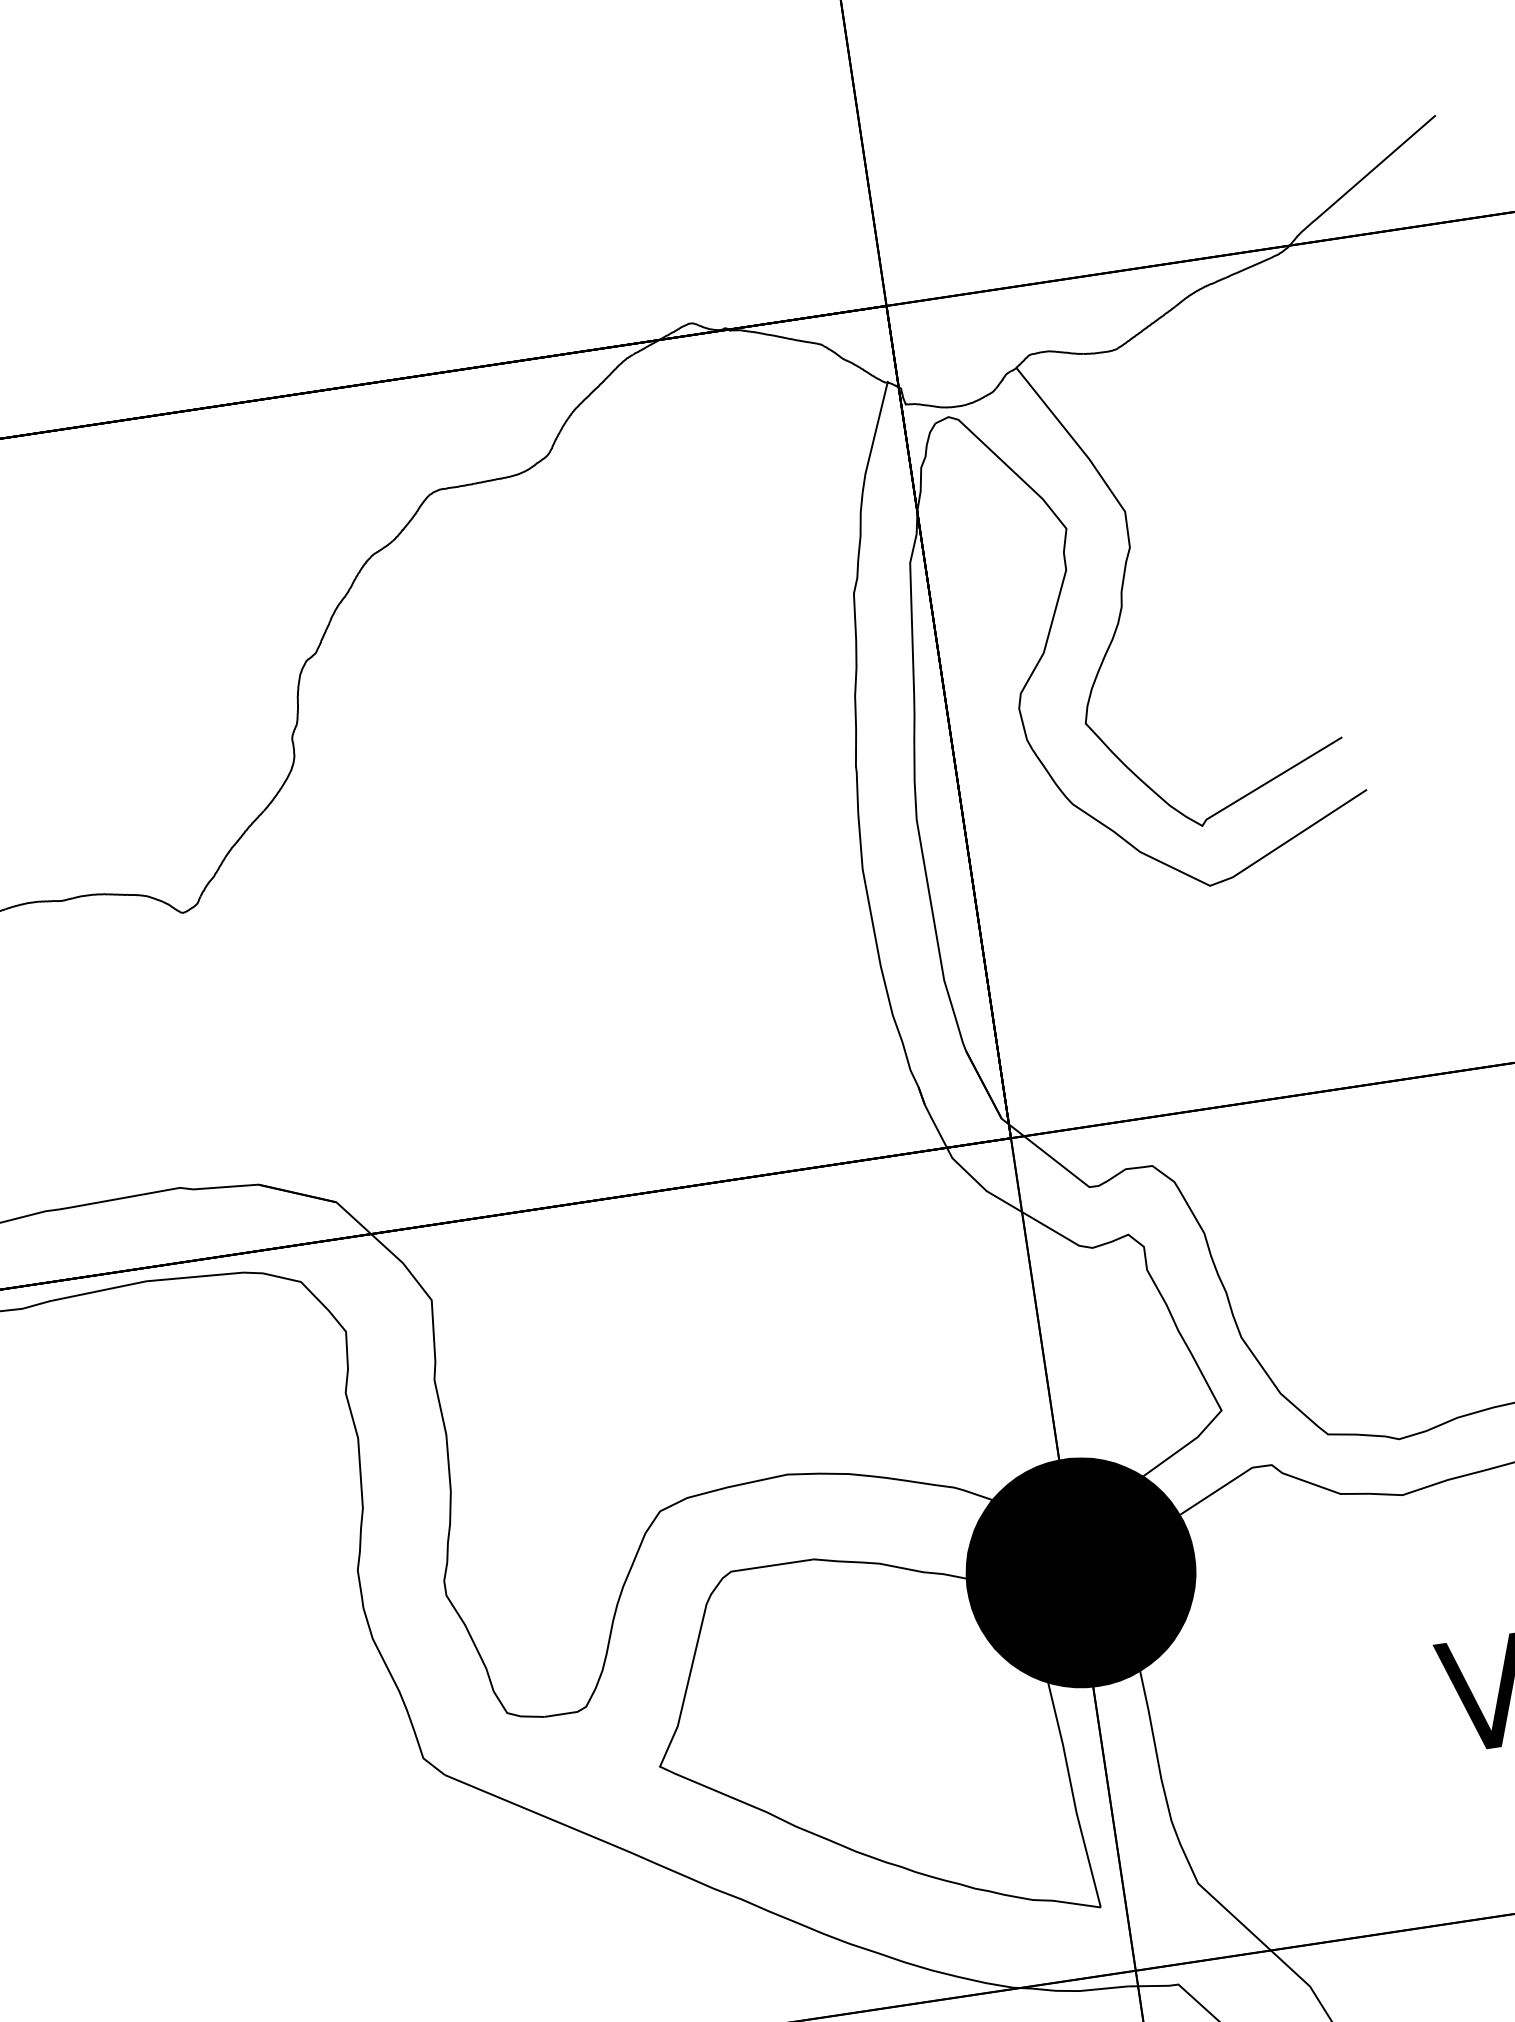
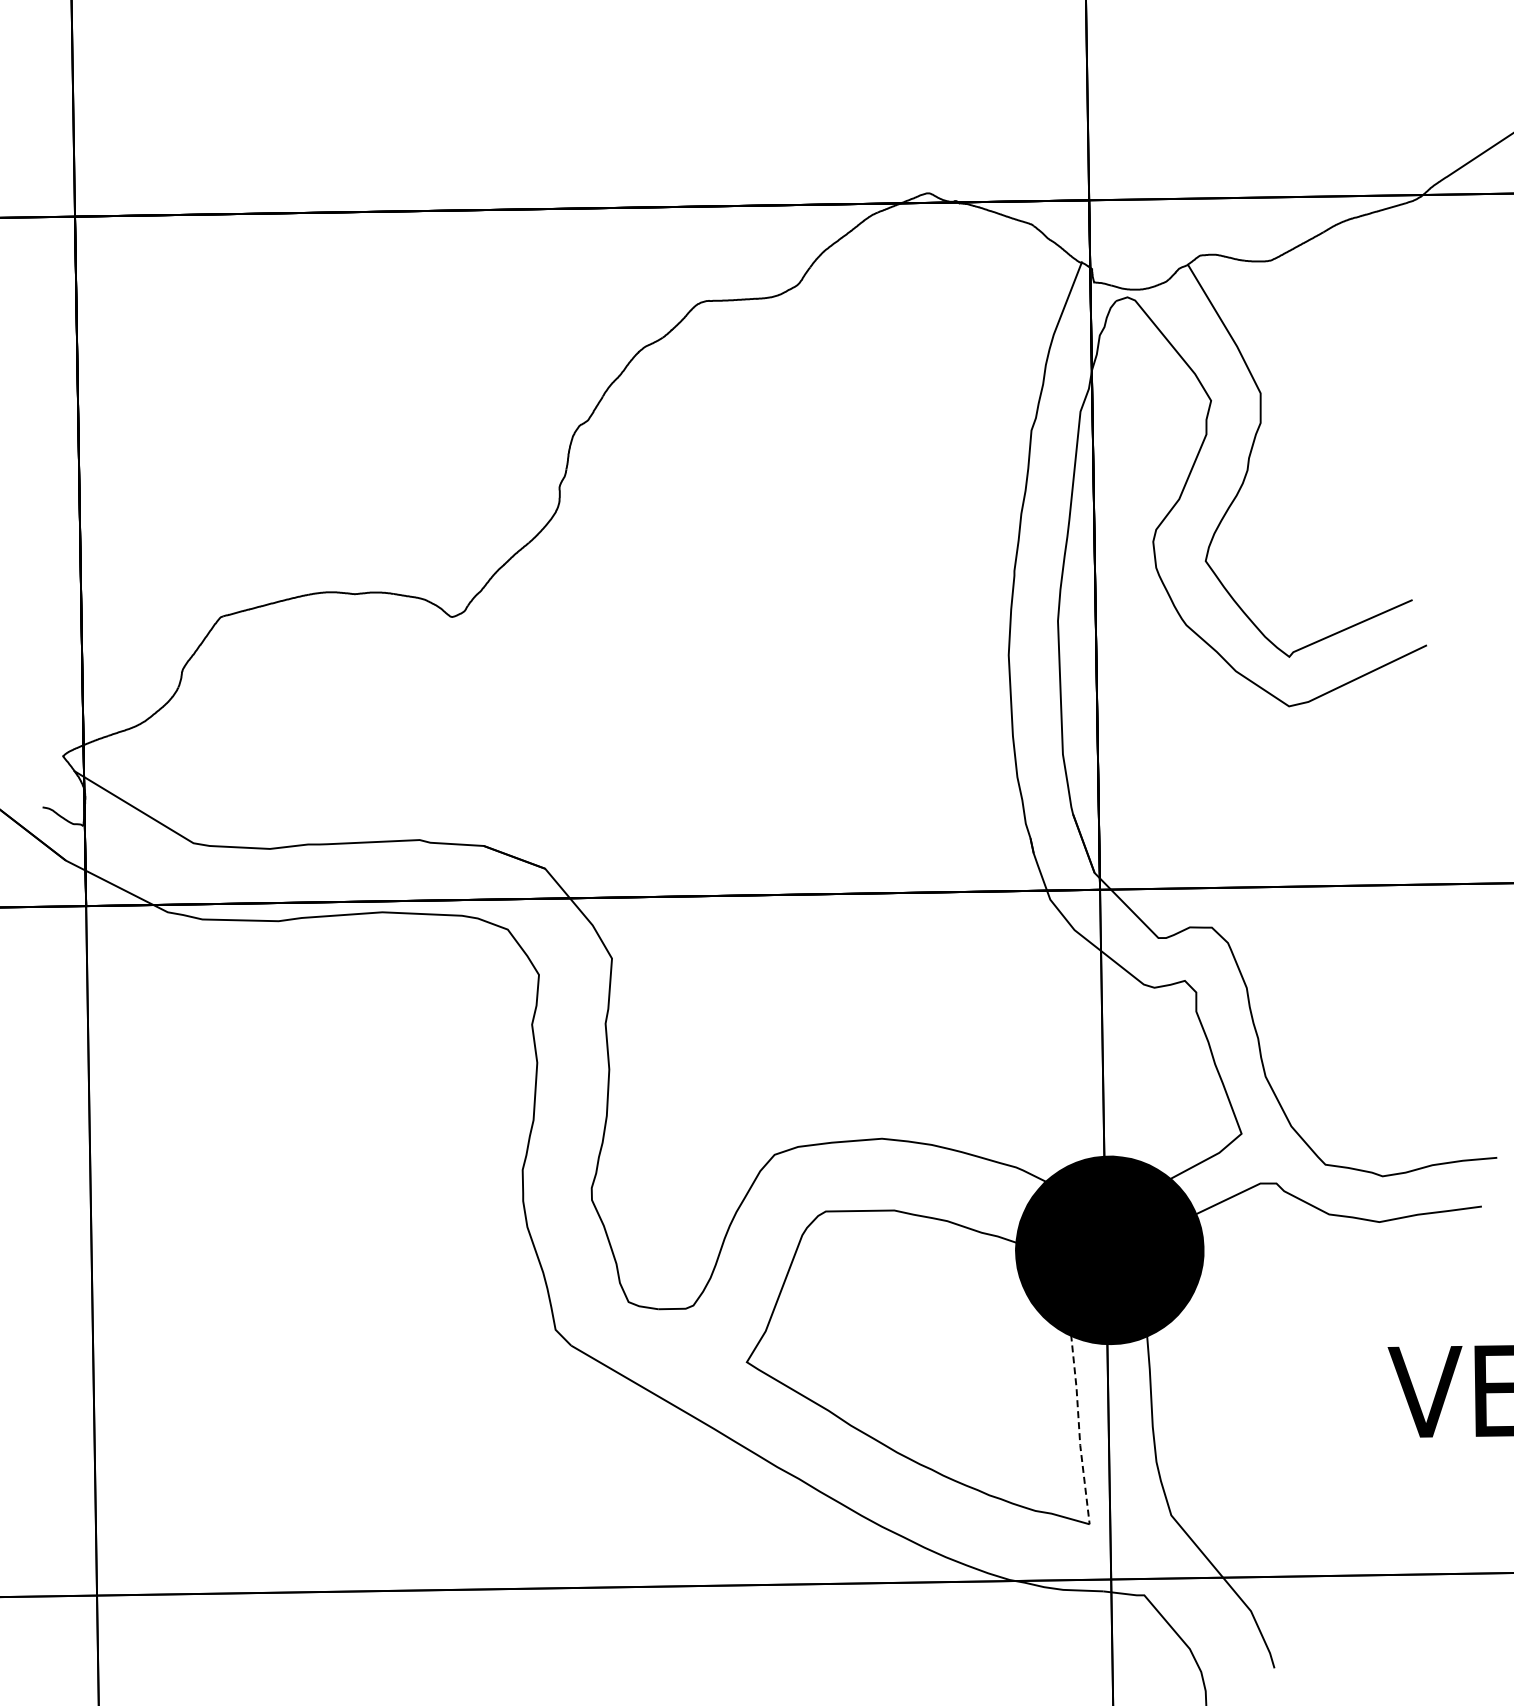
line: (1073, 1794) -> (1079, 1429), solid -> dashed

